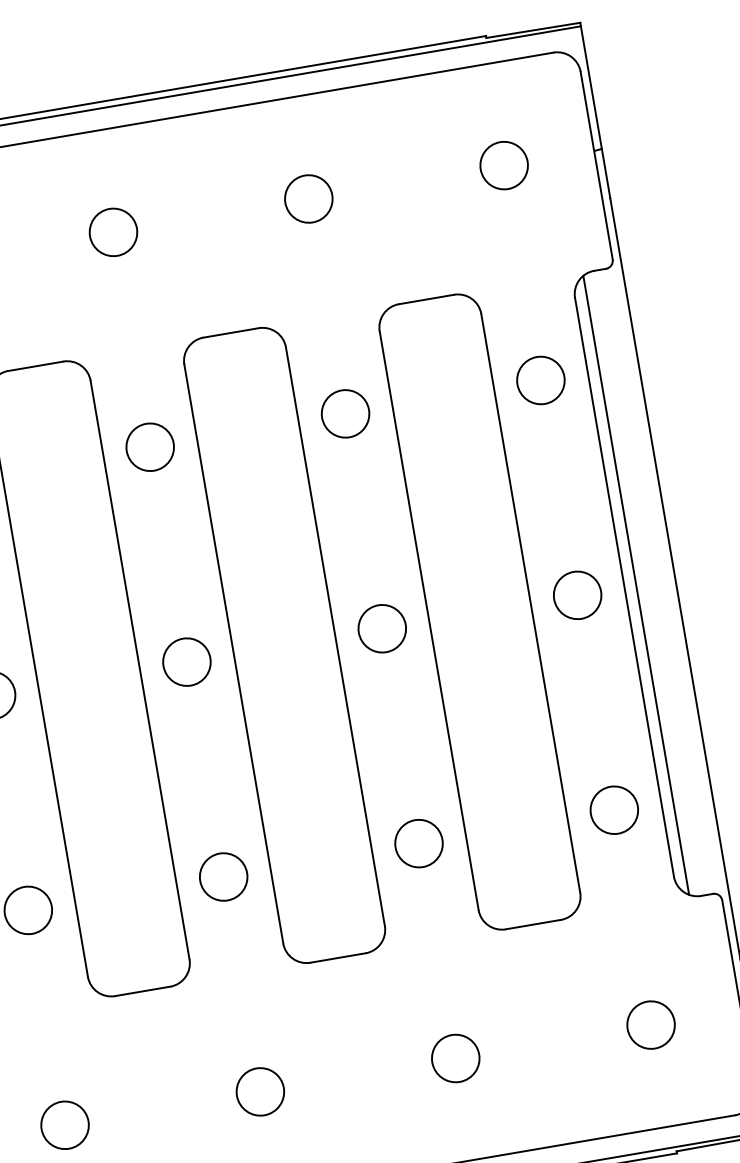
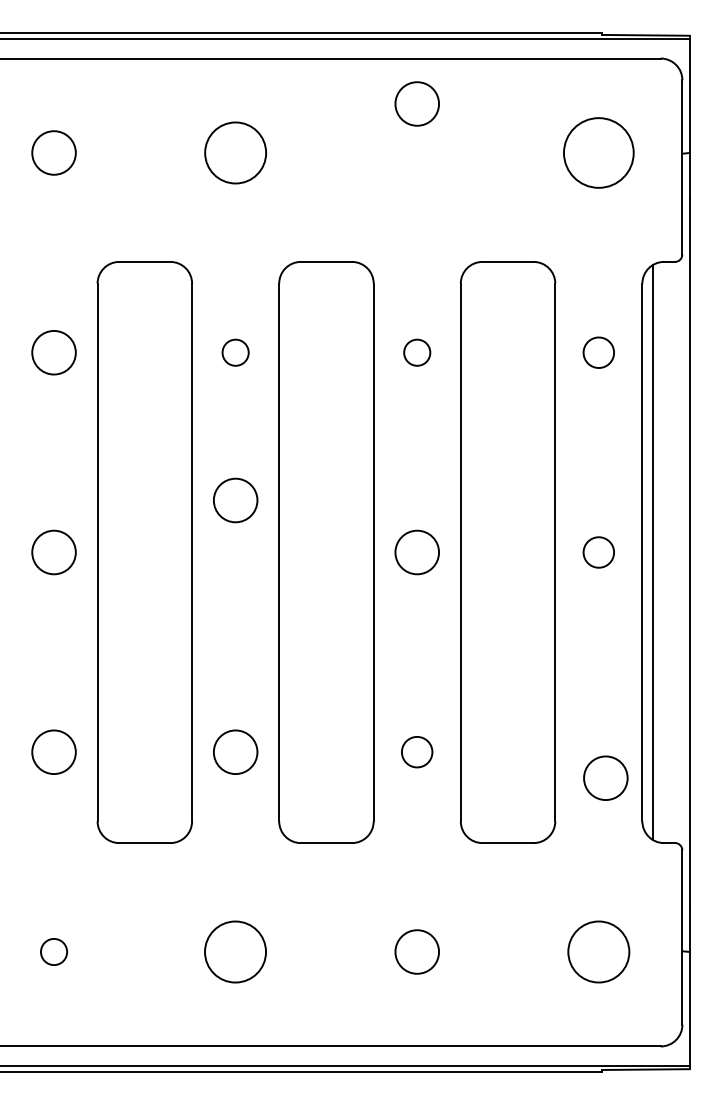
circle: (503, 165) -> (598, 152), size x1.6
circle: (307, 198) -> (416, 103), moved
circle: (113, 231) -> (235, 152), size x1.4
circle: (540, 380) -> (598, 352), size x0.7
circle: (345, 413) -> (417, 352), size x0.6
circle: (150, 447) -> (235, 352), size x0.6
circle: (577, 595) -> (598, 552), size x0.7
circle: (186, 662) -> (235, 500), moved
circle: (613, 809) -> (605, 777), moved
circle: (418, 842) -> (416, 751), size x0.7
circle: (650, 1024) -> (598, 951), size x1.4
circle: (260, 1091) -> (235, 951), size x1.4
circle: (64, 1124) -> (53, 951), size x0.6

